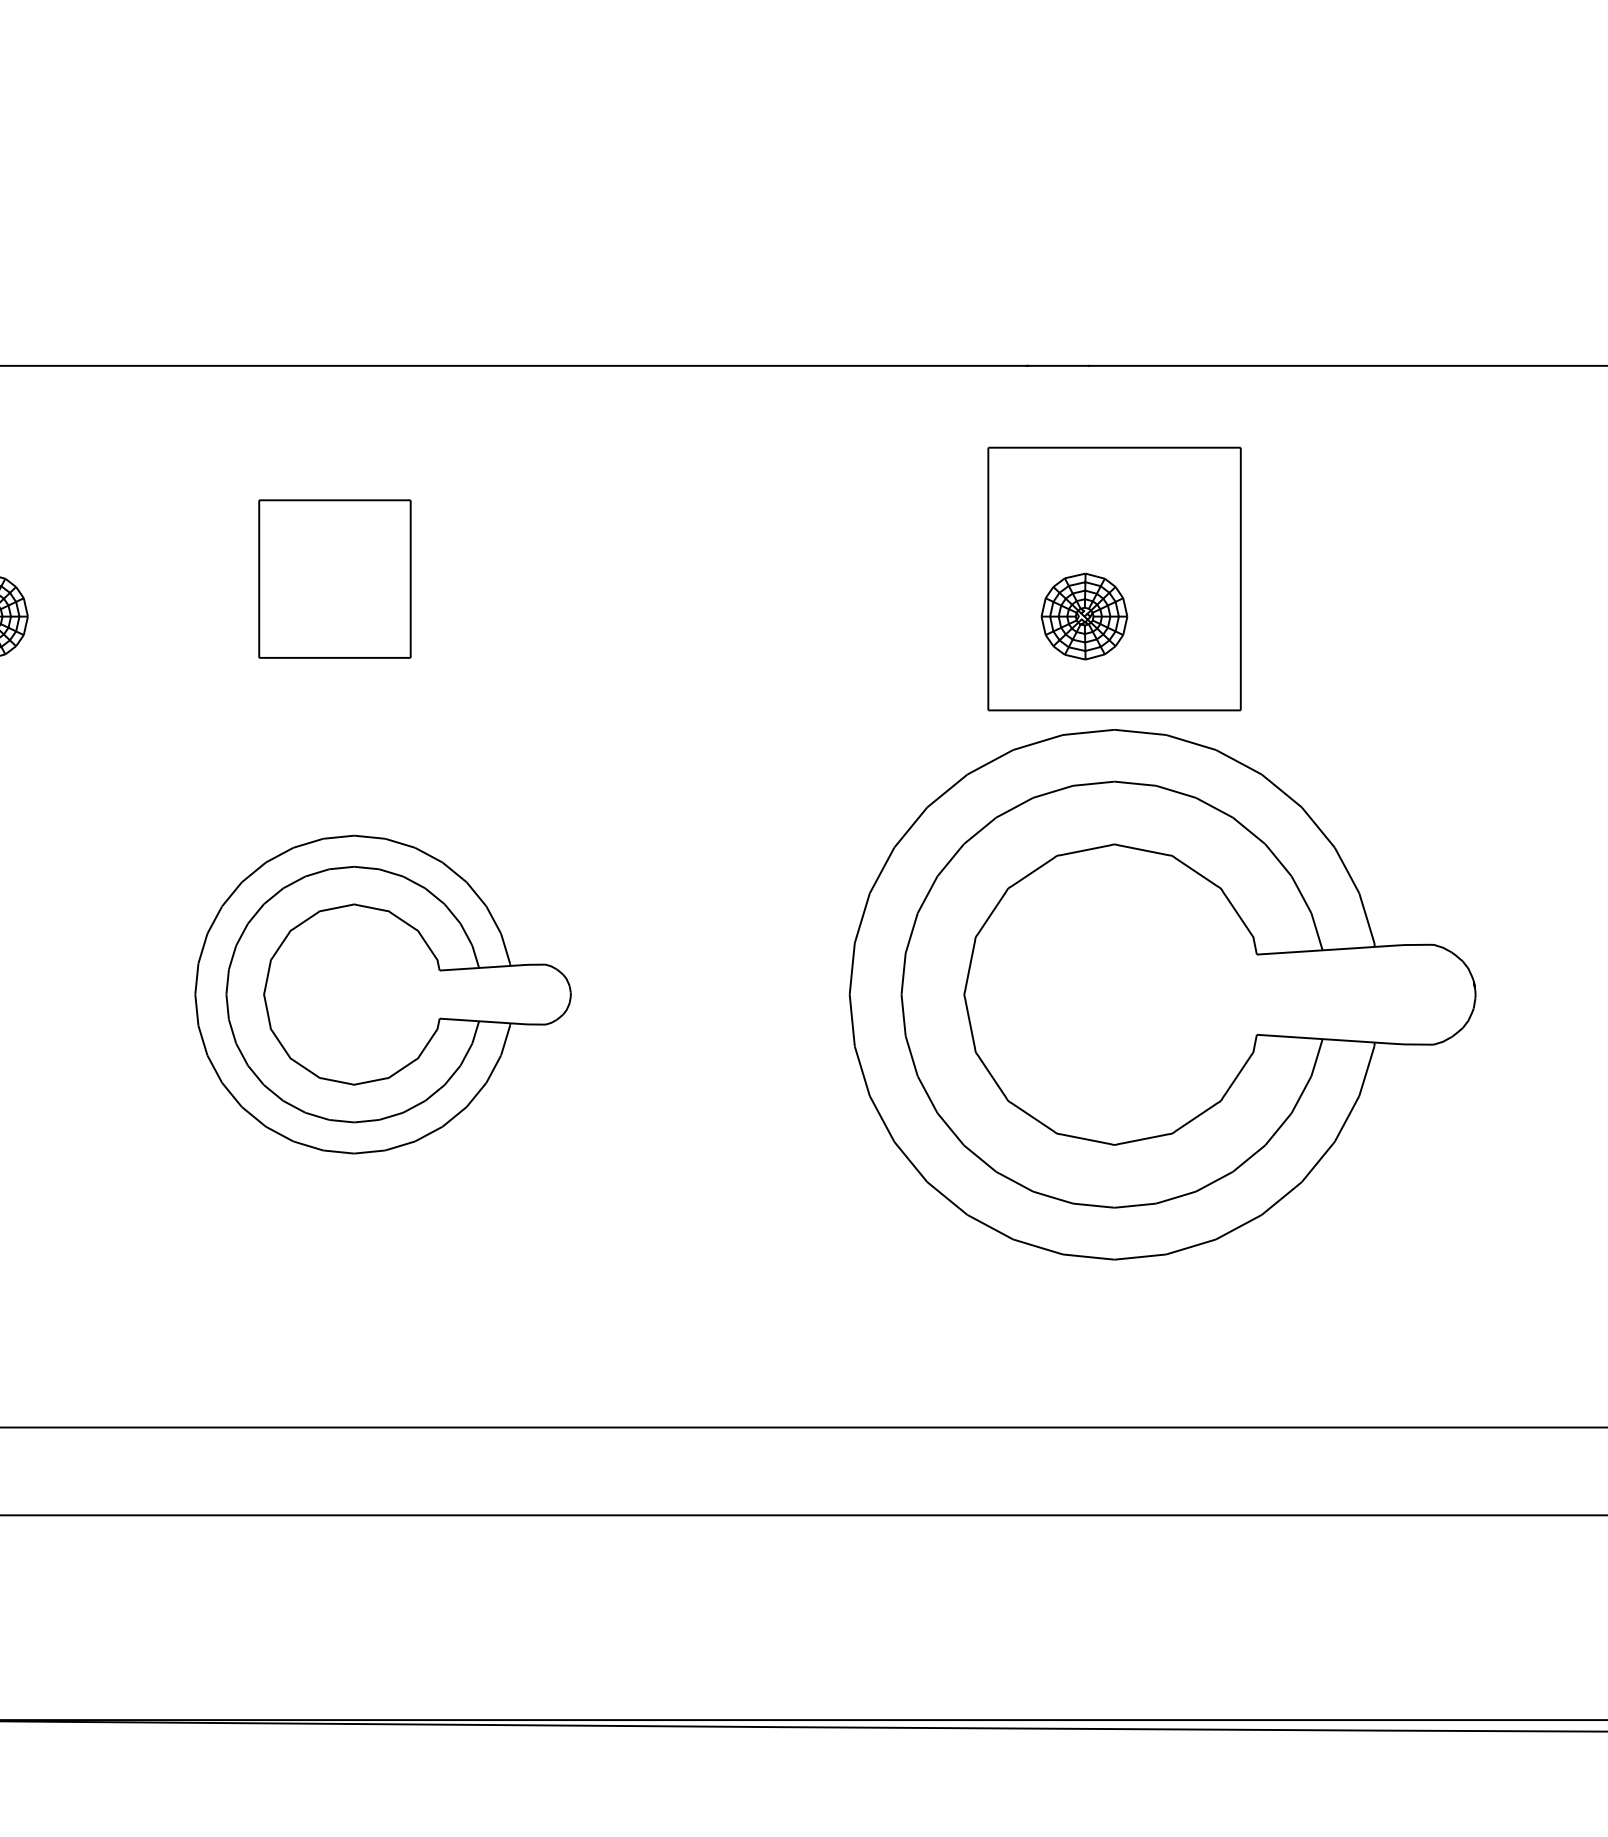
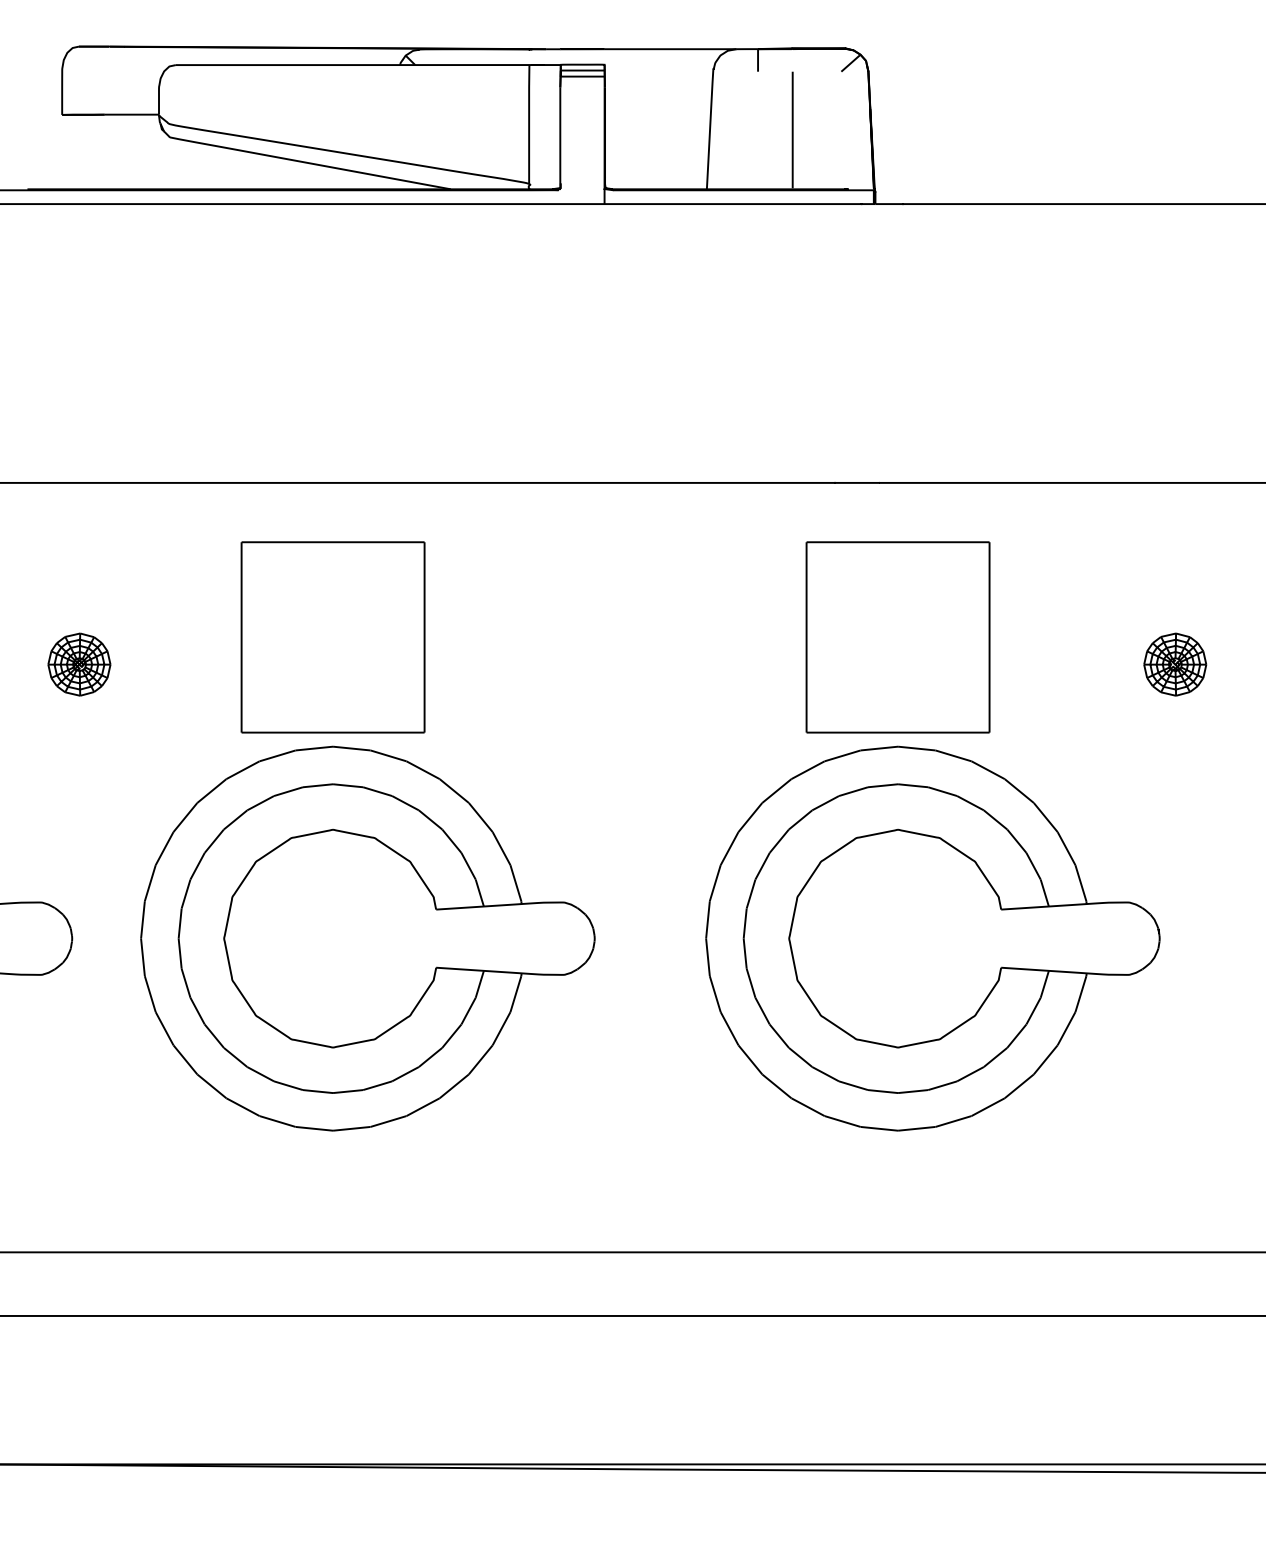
part: (334, 579) -> (332, 637), size x1.67
part: (1084, 616) -> (1175, 664), moved
part: (382, 994) -> (367, 938), size x1.67

